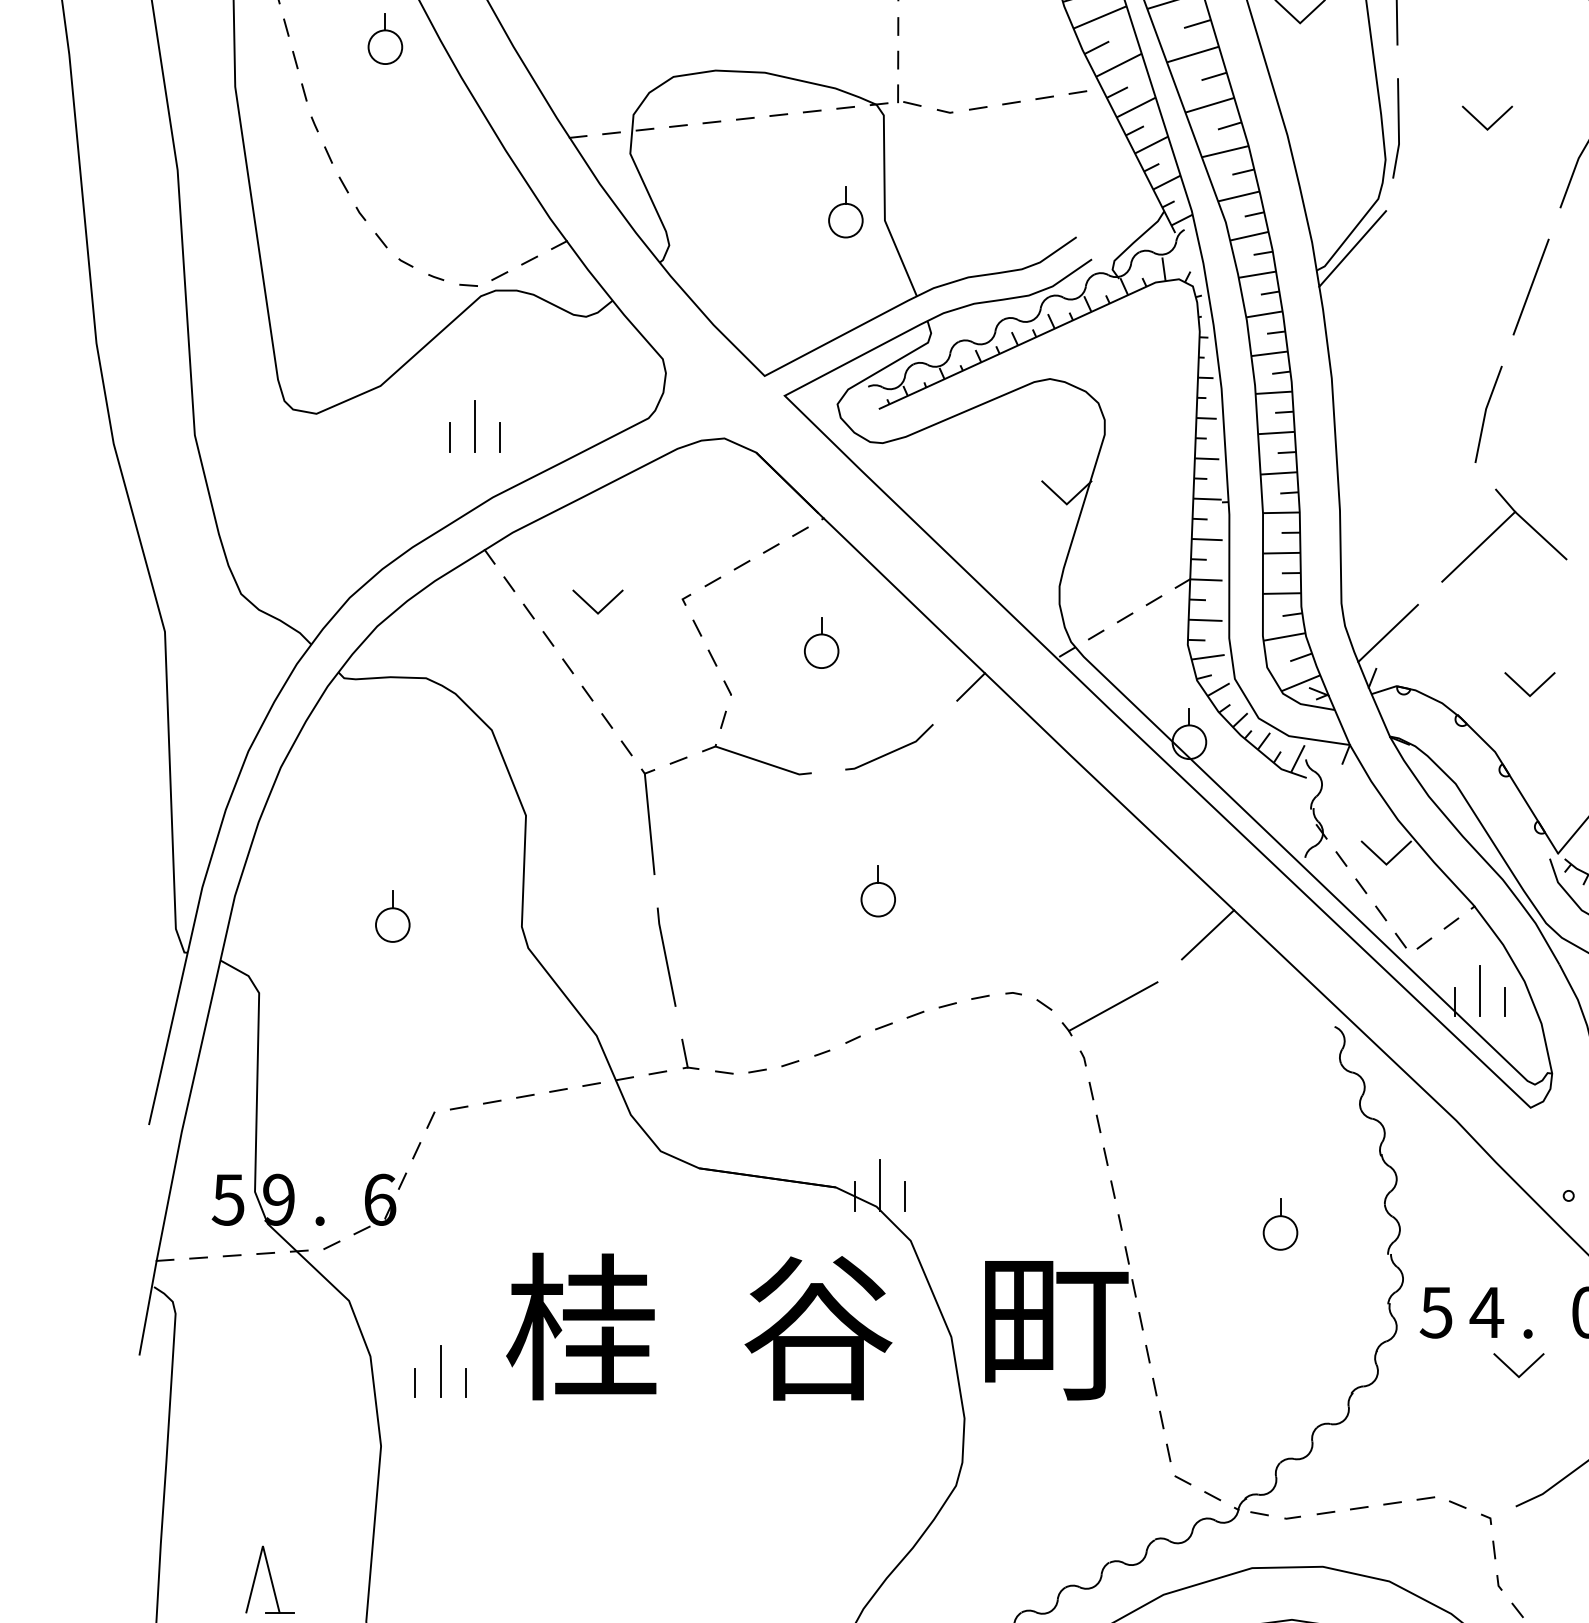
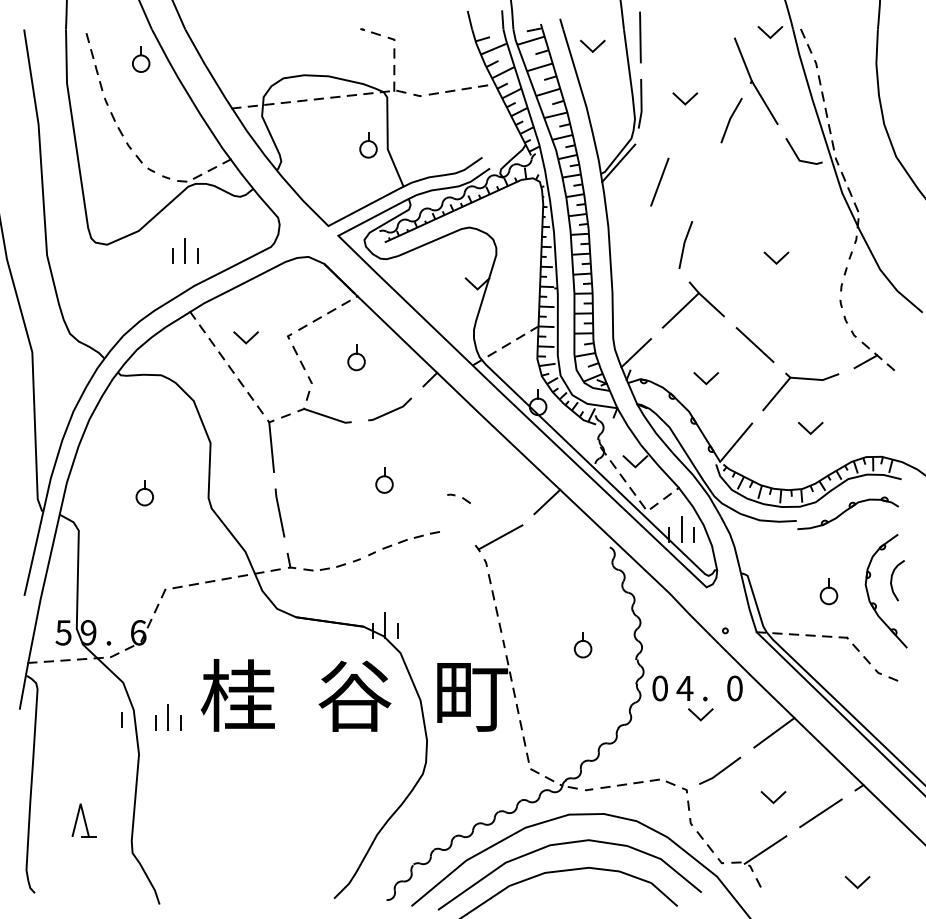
line: (1530, 285) -> (659, 181), moved
part: (1028, 1000) -> (458, 498), moved
text: (1435, 1312) -> (659, 688), 5 -> 0
line: (345, 1375) -> (121, 719), added

